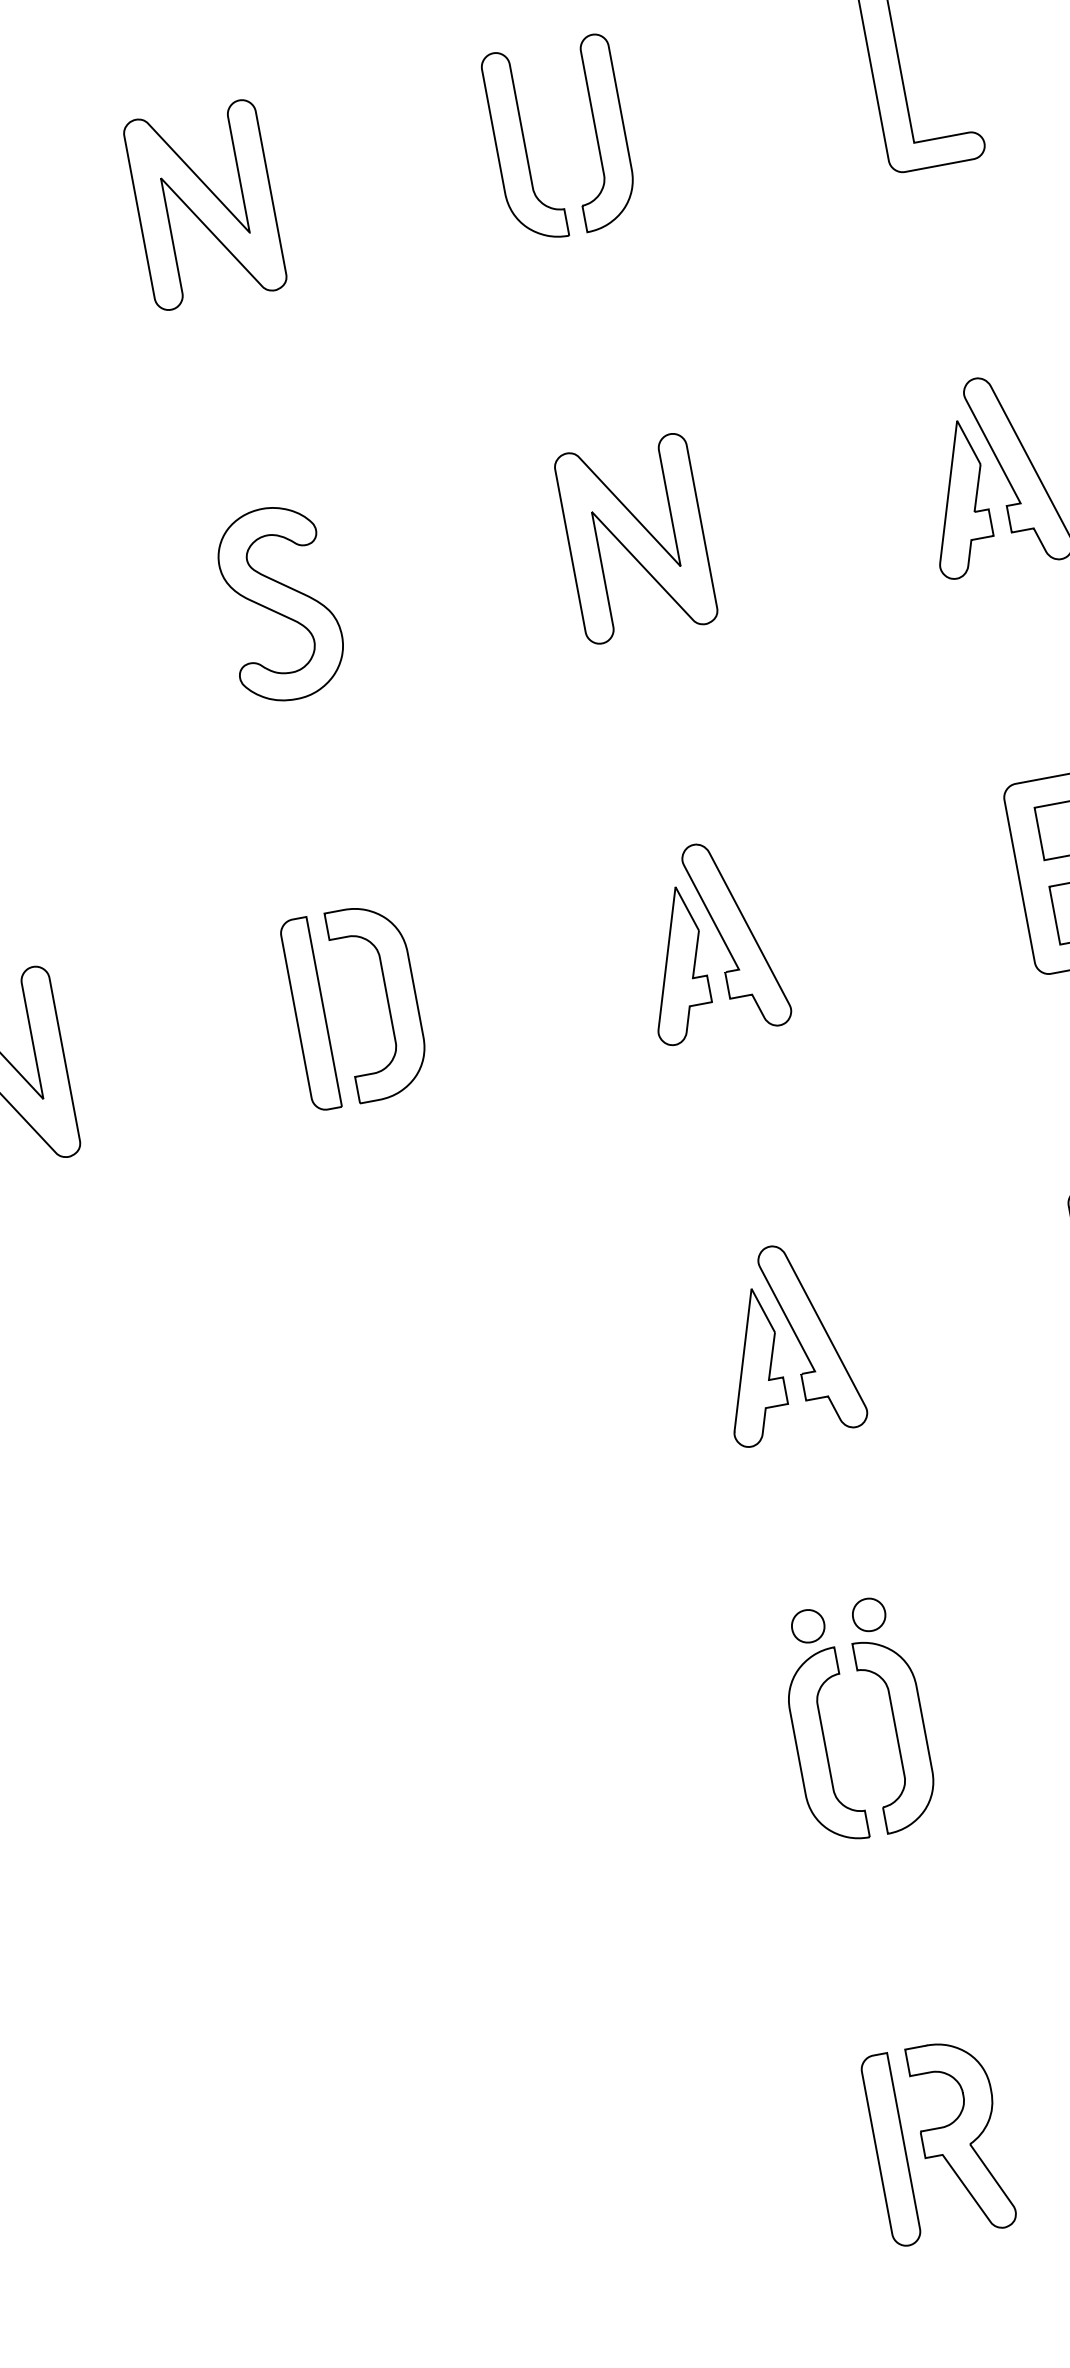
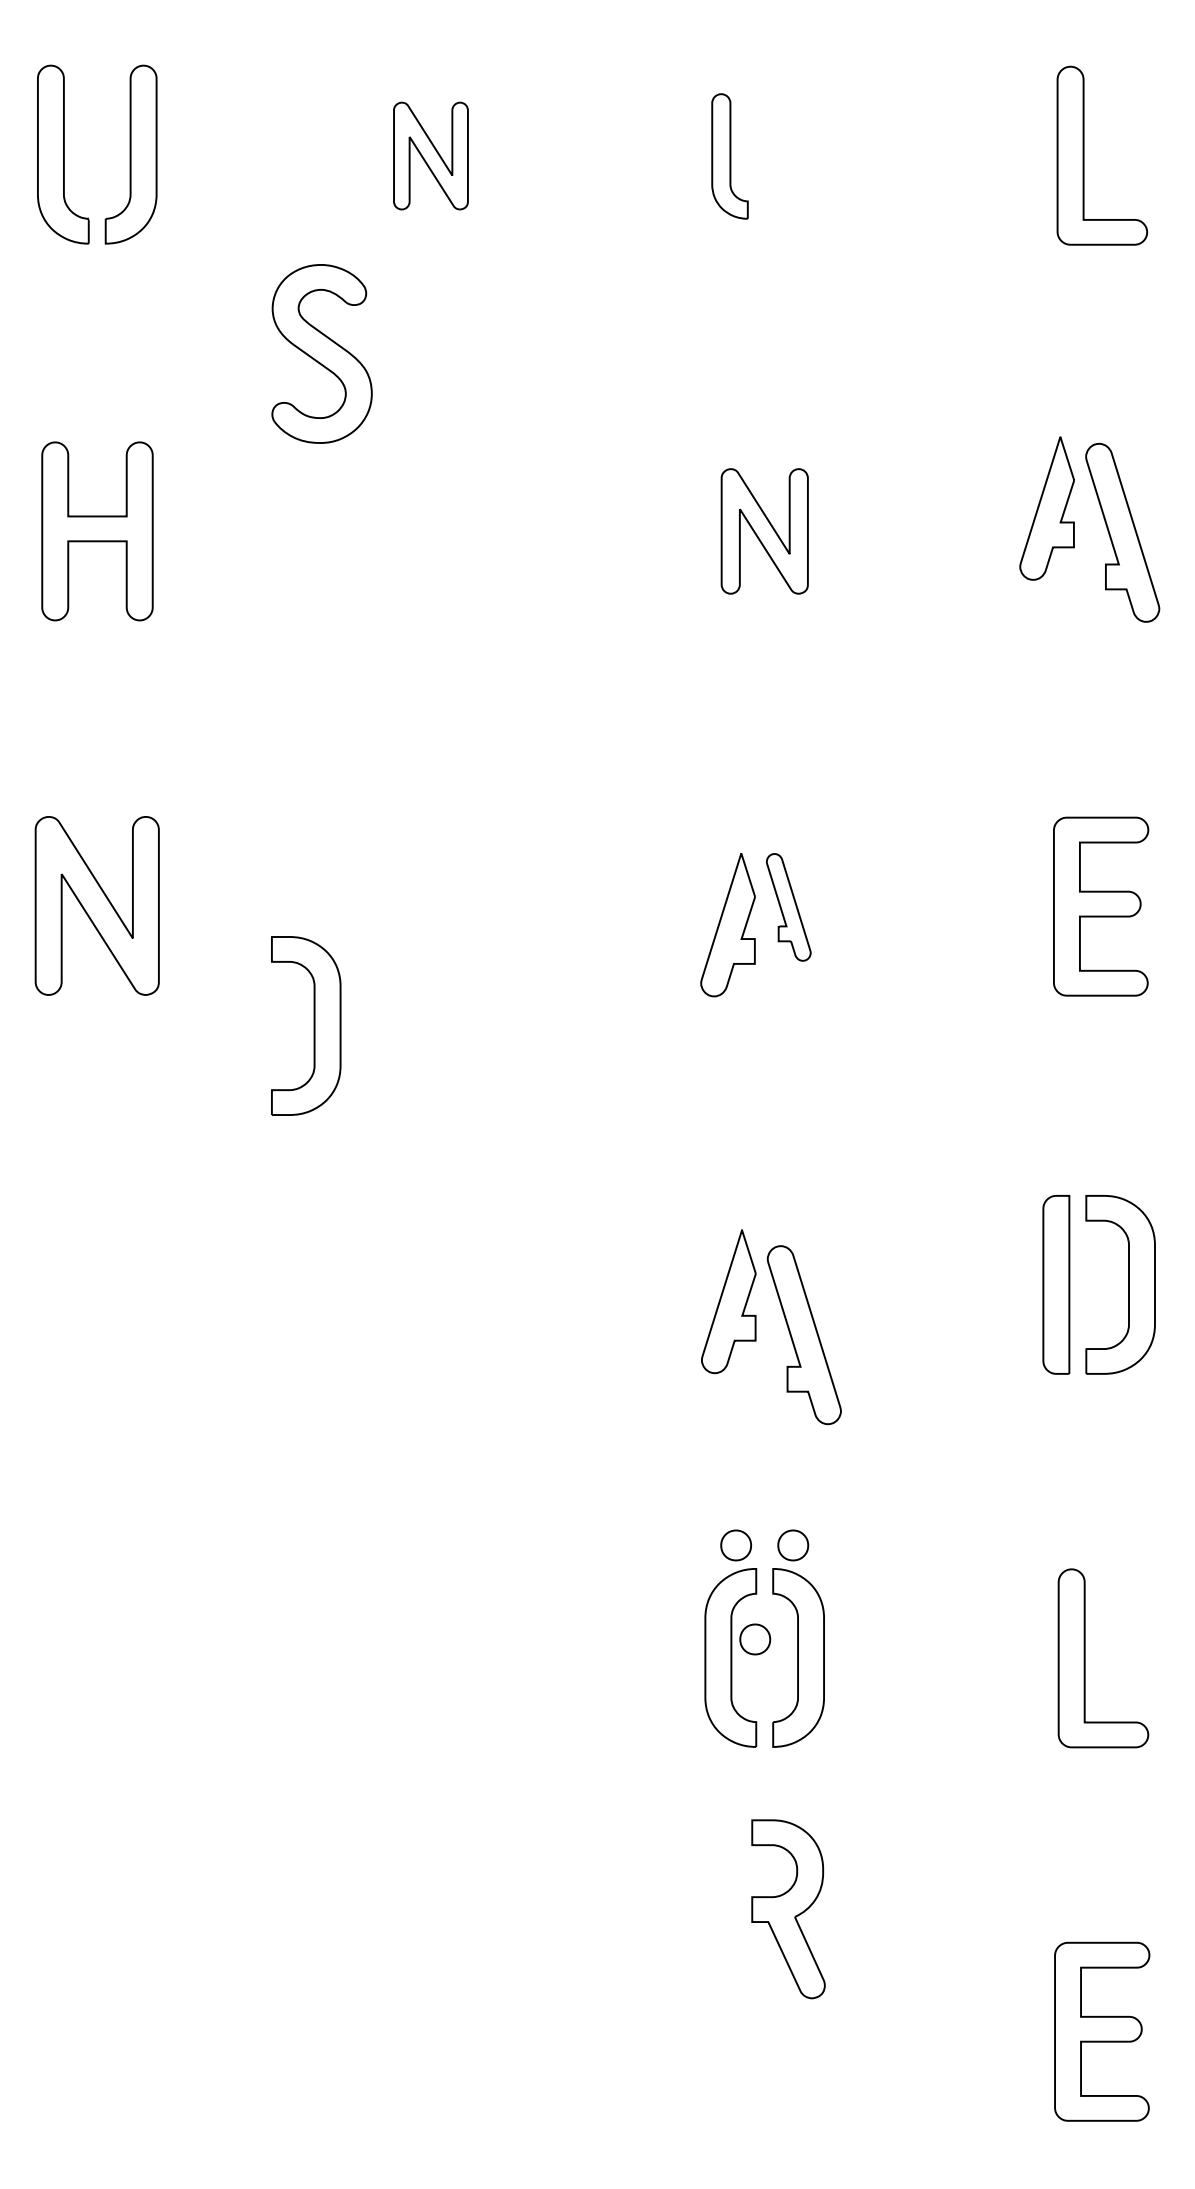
part: (596, 132) -> (797, 156), removed
part: (523, 145) -> (729, 156), size x0.7
part: (204, 204) -> (430, 155), size x0.6
part: (956, 499) -> (1046, 508), moved
part: (636, 538) -> (764, 531), size x0.7
part: (280, 603) -> (321, 353), moved
part: (736, 935) -> (788, 907), size x0.6
part: (386, 999) -> (313, 1025), moved
part: (309, 1014) -> (388, 906), removed
part: (811, 1337) -> (803, 1335), moved
part: (847, 1722) -> (755, 1639), added
part: (961, 2137) -> (788, 1909), moved
part: (891, 2150) -> (722, 2034), removed

